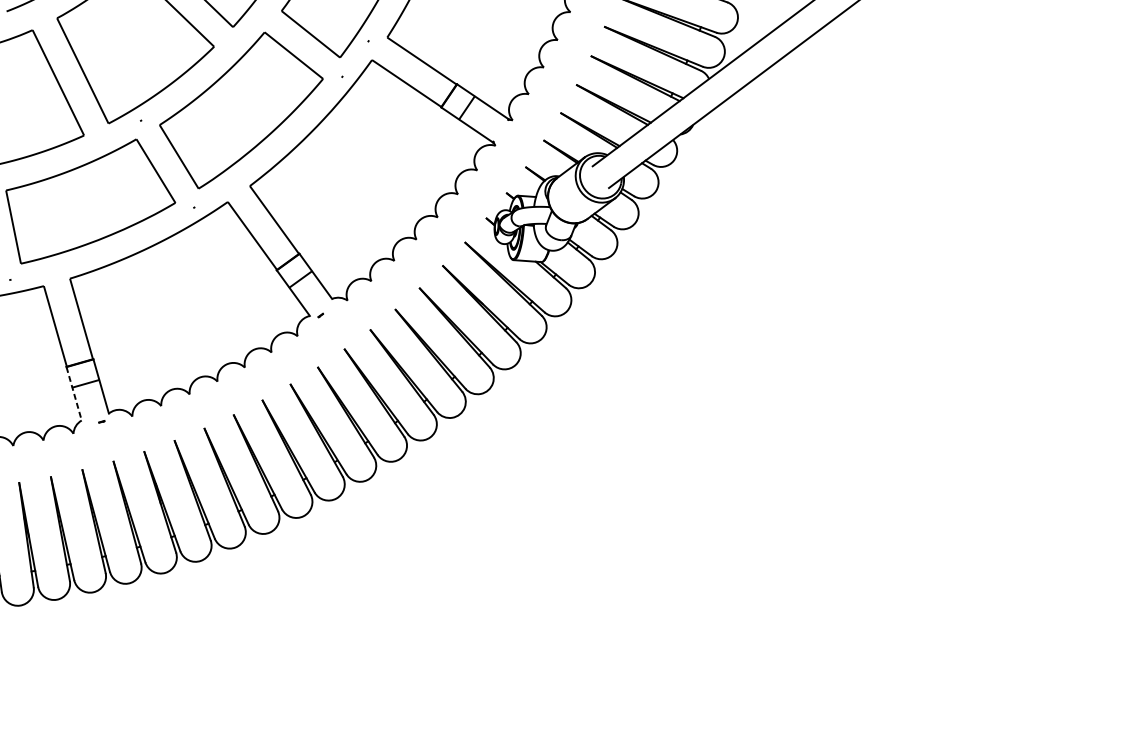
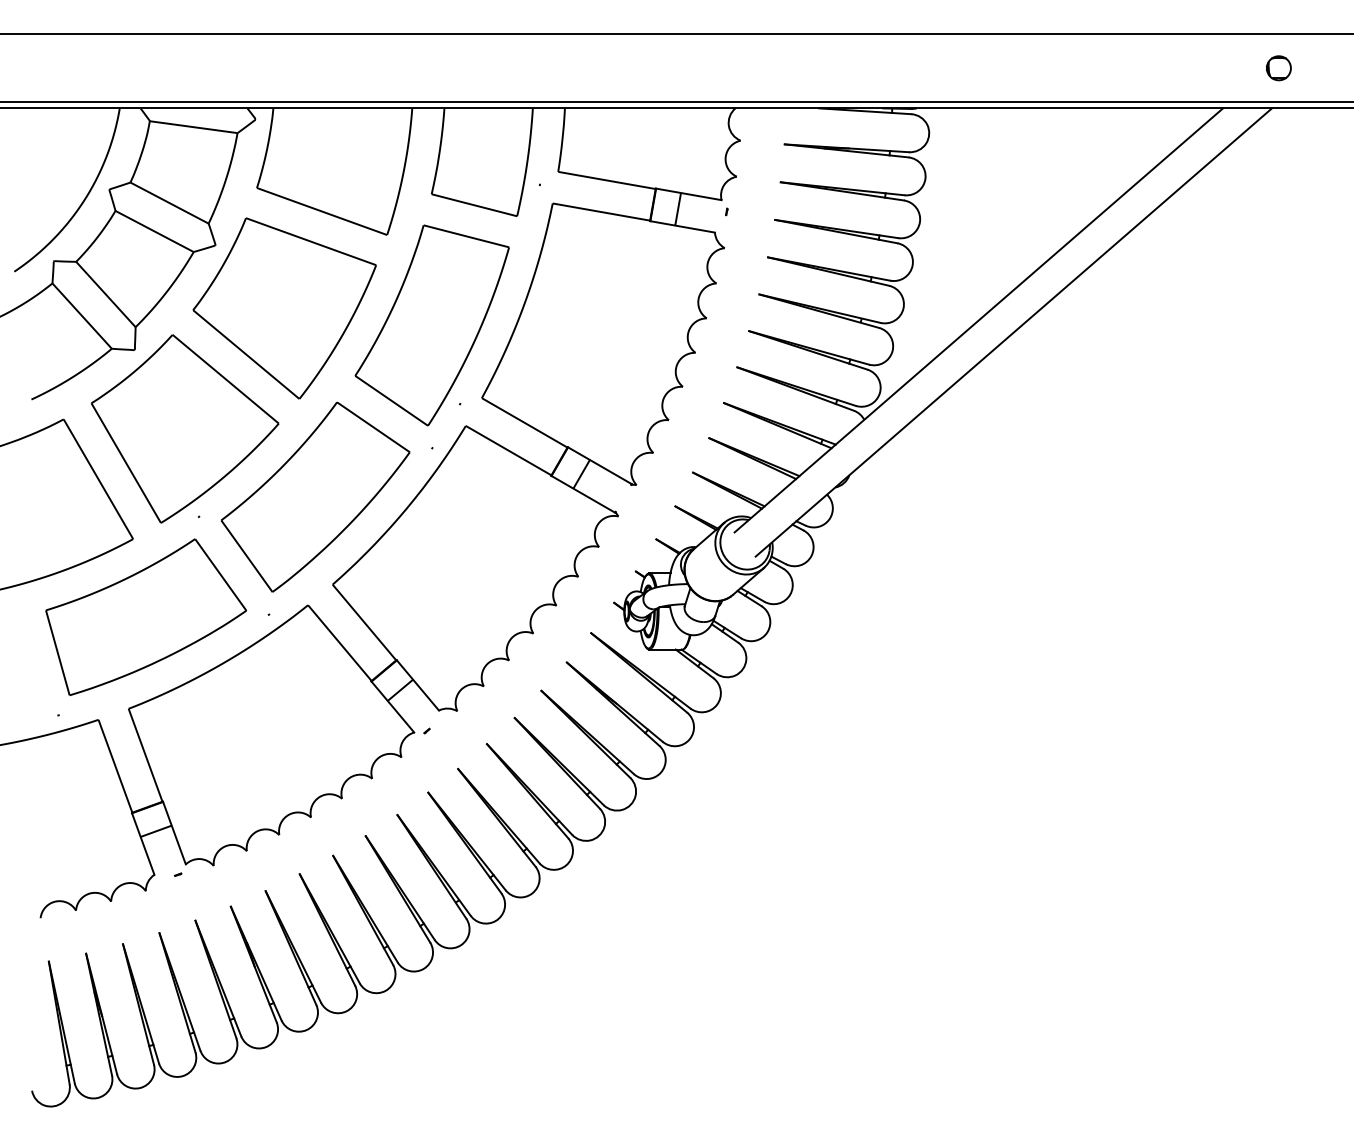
line: (74, 394) -> (143, 844), dashed -> solid

